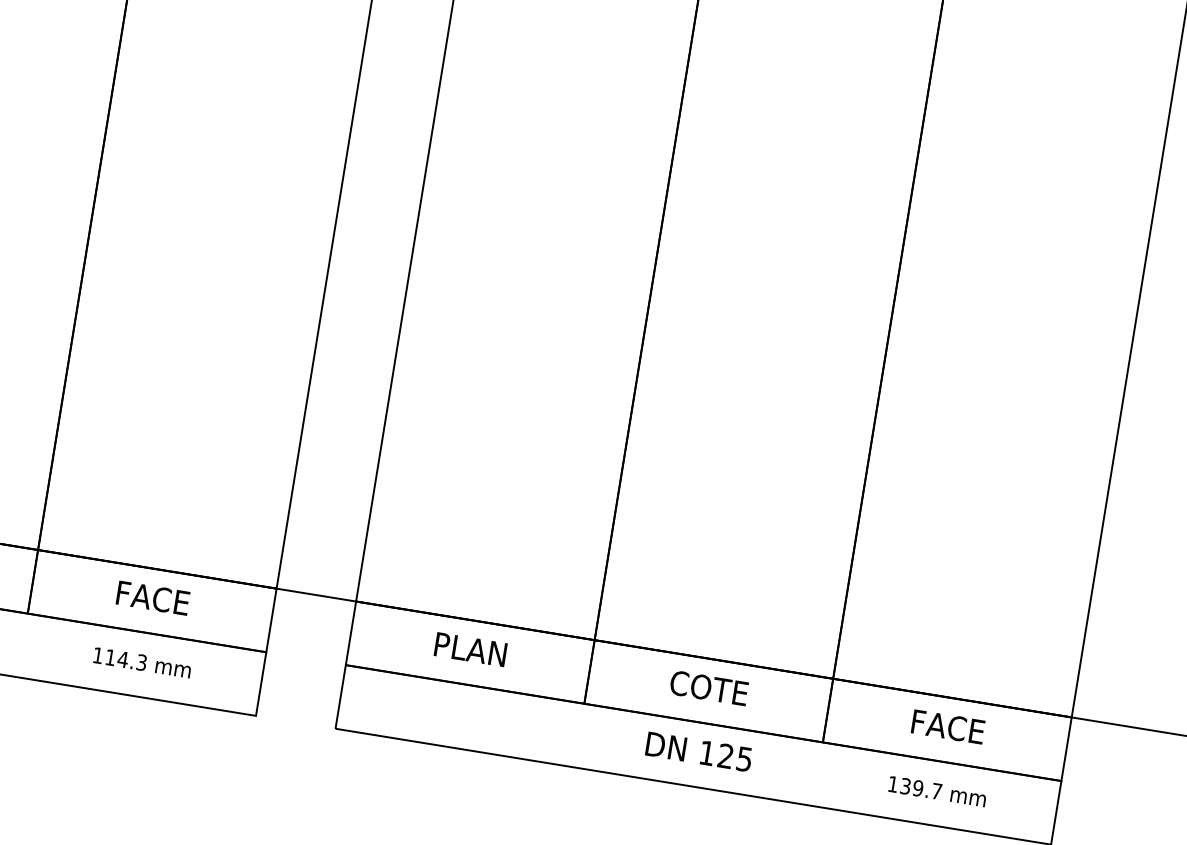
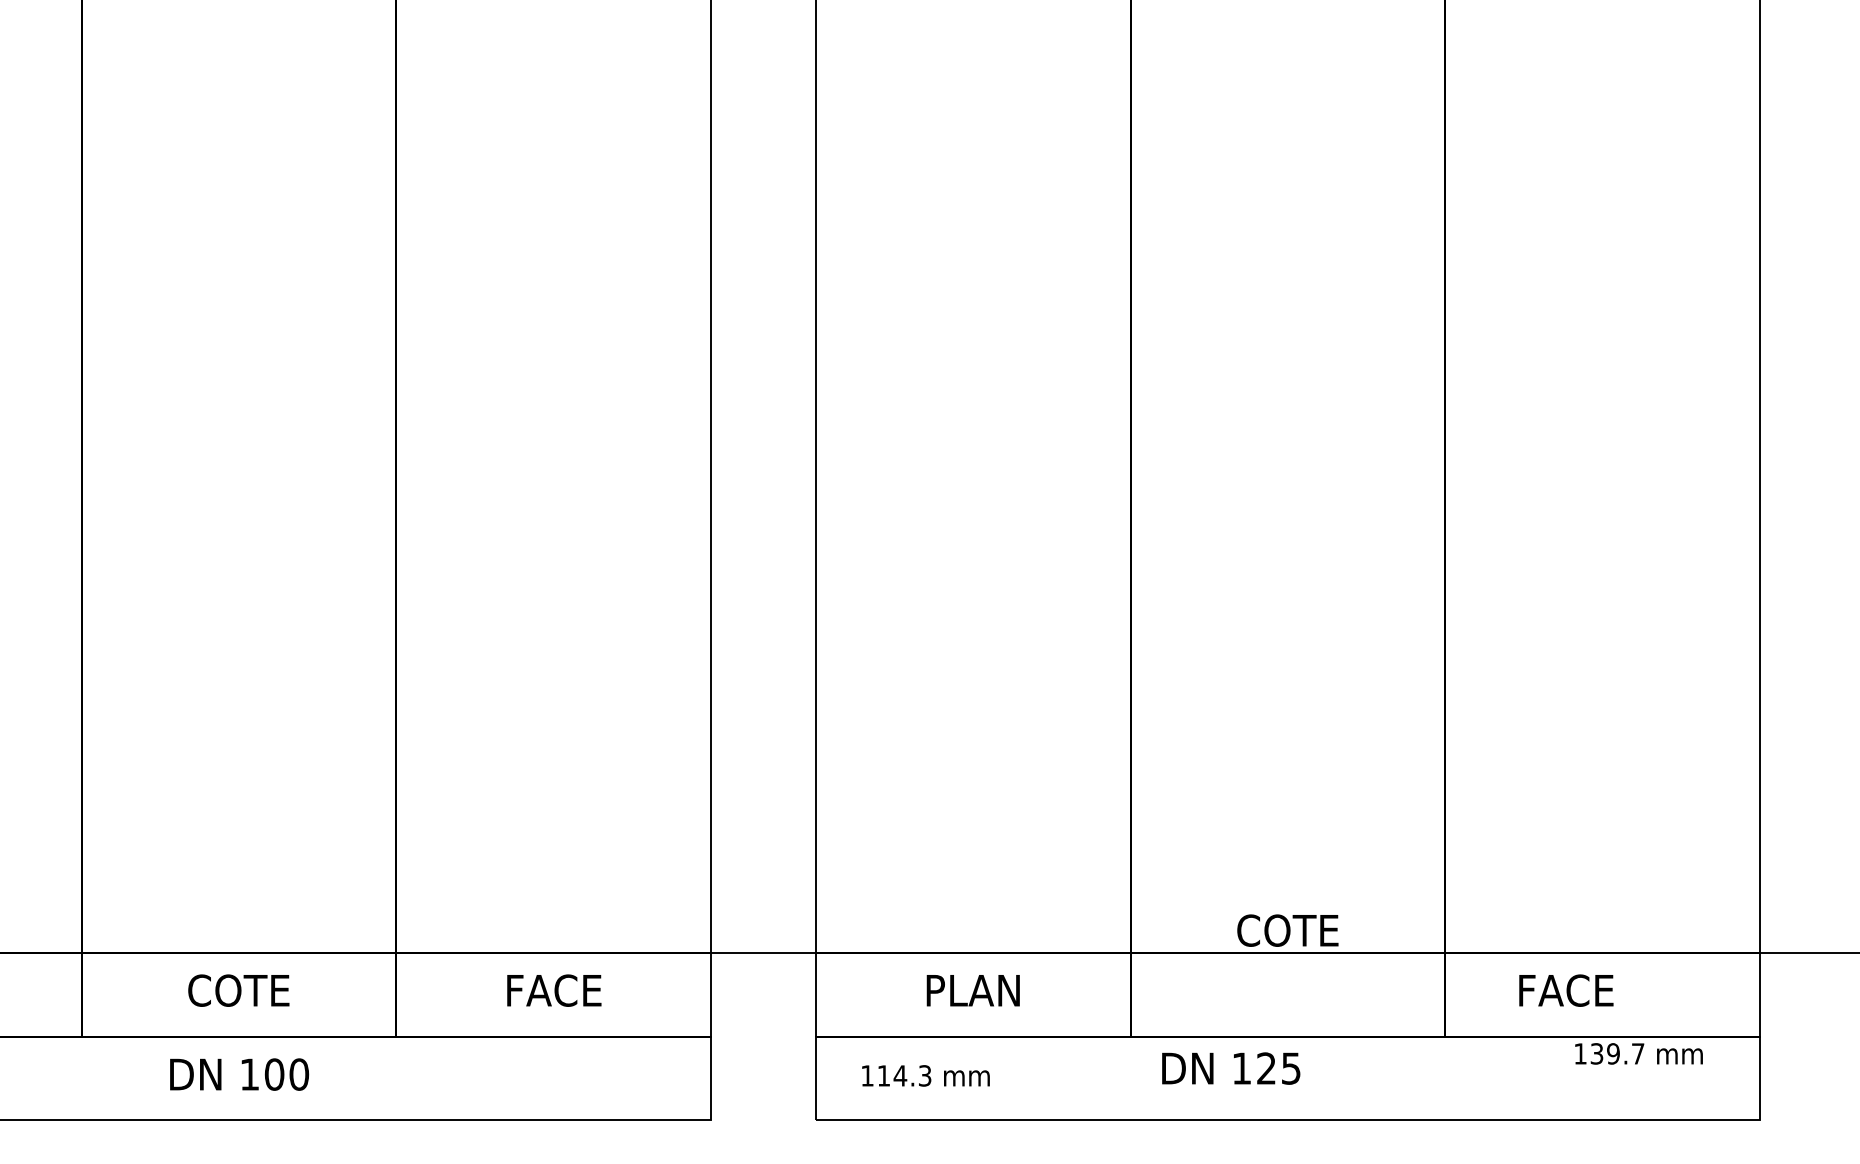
text: (142, 662) -> (925, 1075), moved
text: (708, 688) -> (1287, 930), moved
text: (948, 726) -> (1566, 990), moved
text: (699, 751) -> (1231, 1068), moved
text: (937, 791) -> (1638, 1053), moved

